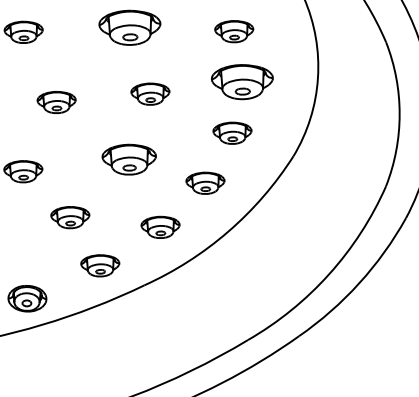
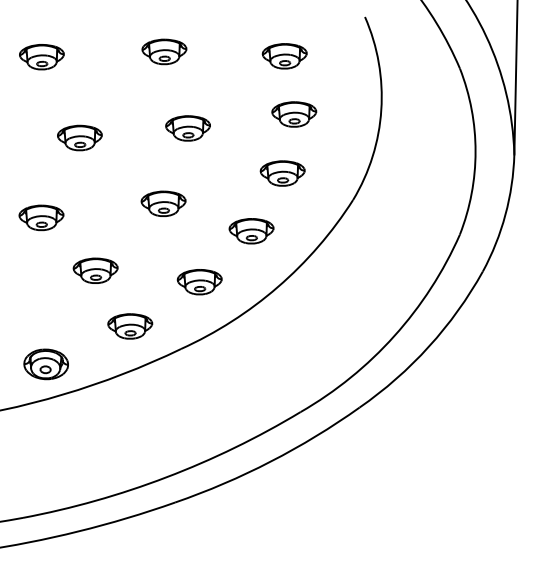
part: (129, 27) -> (164, 51), size x0.62
part: (242, 82) -> (294, 114), size x0.62
part: (129, 159) -> (163, 203), size x0.71

